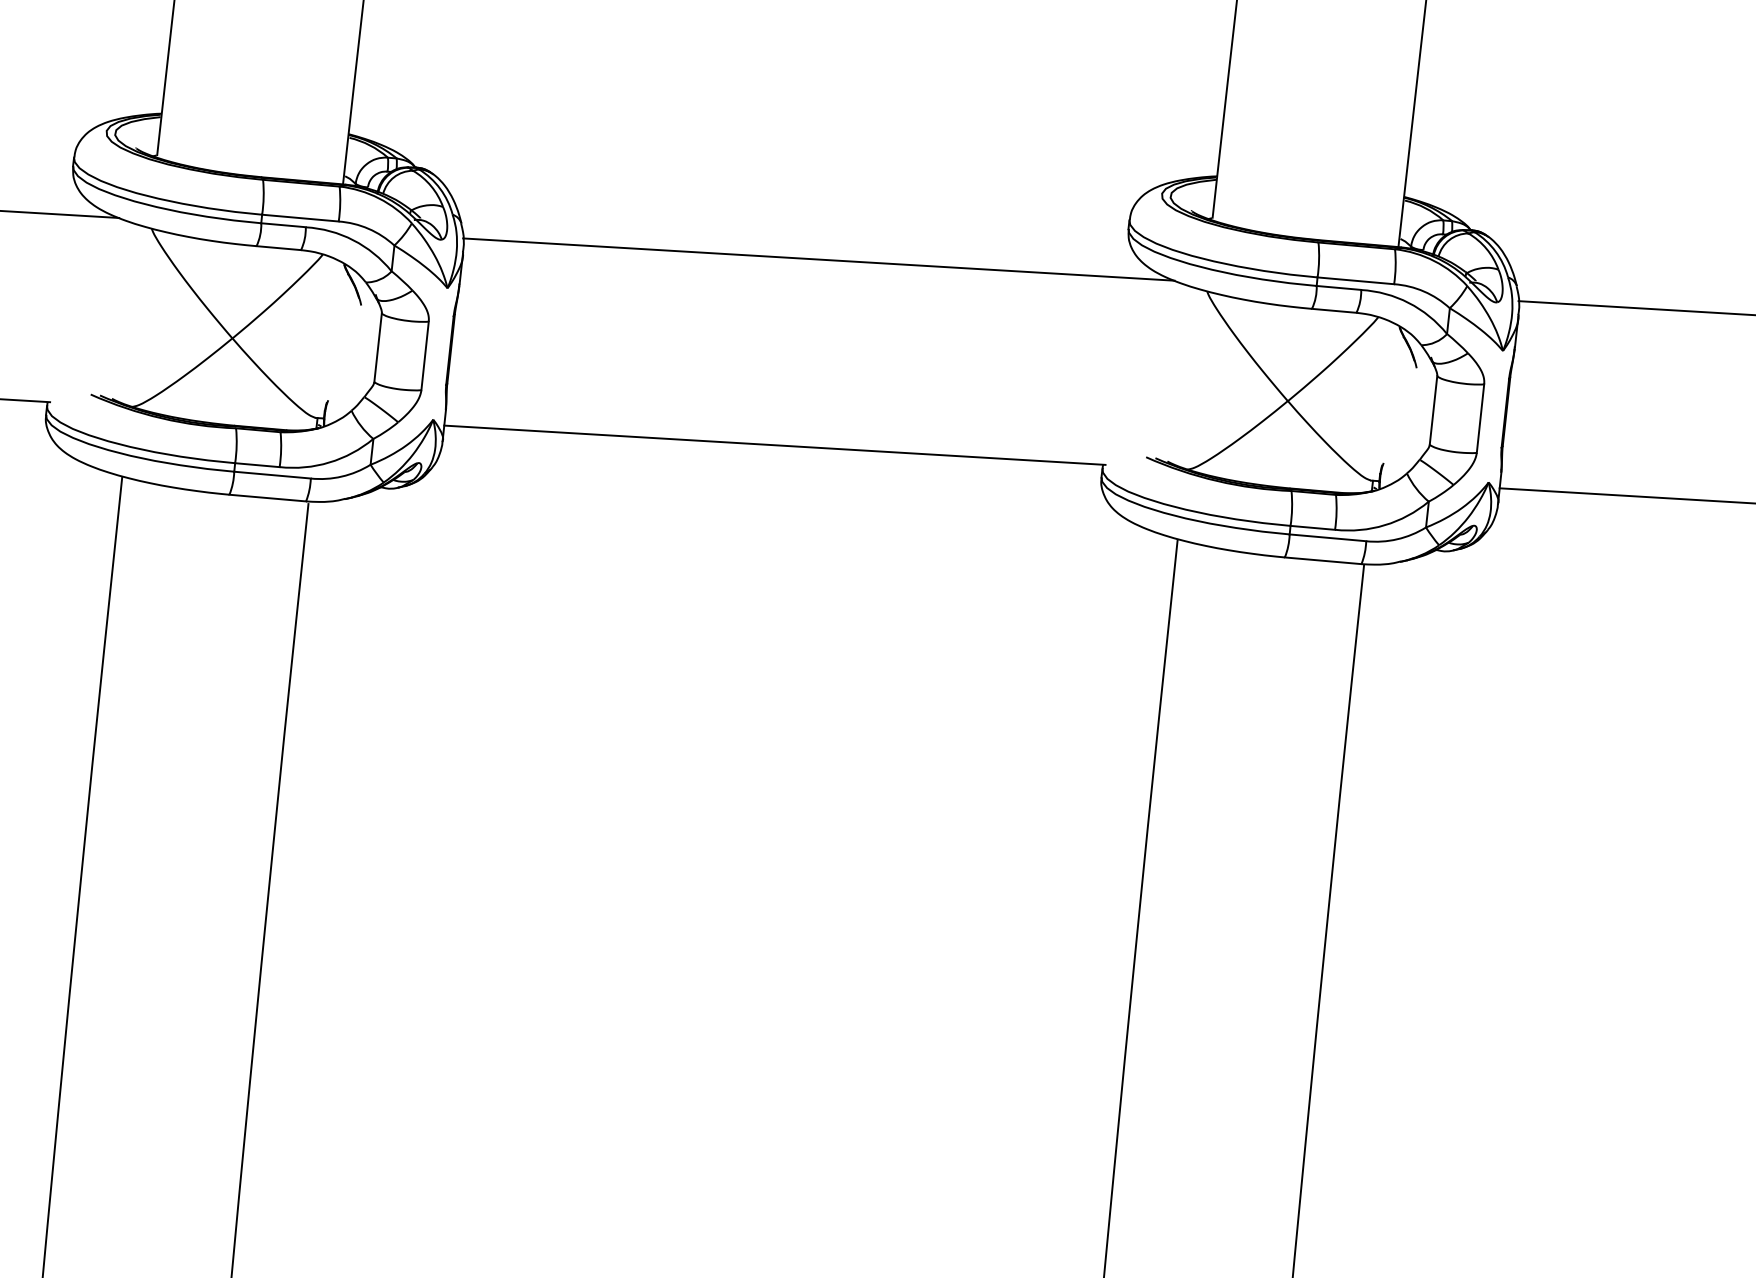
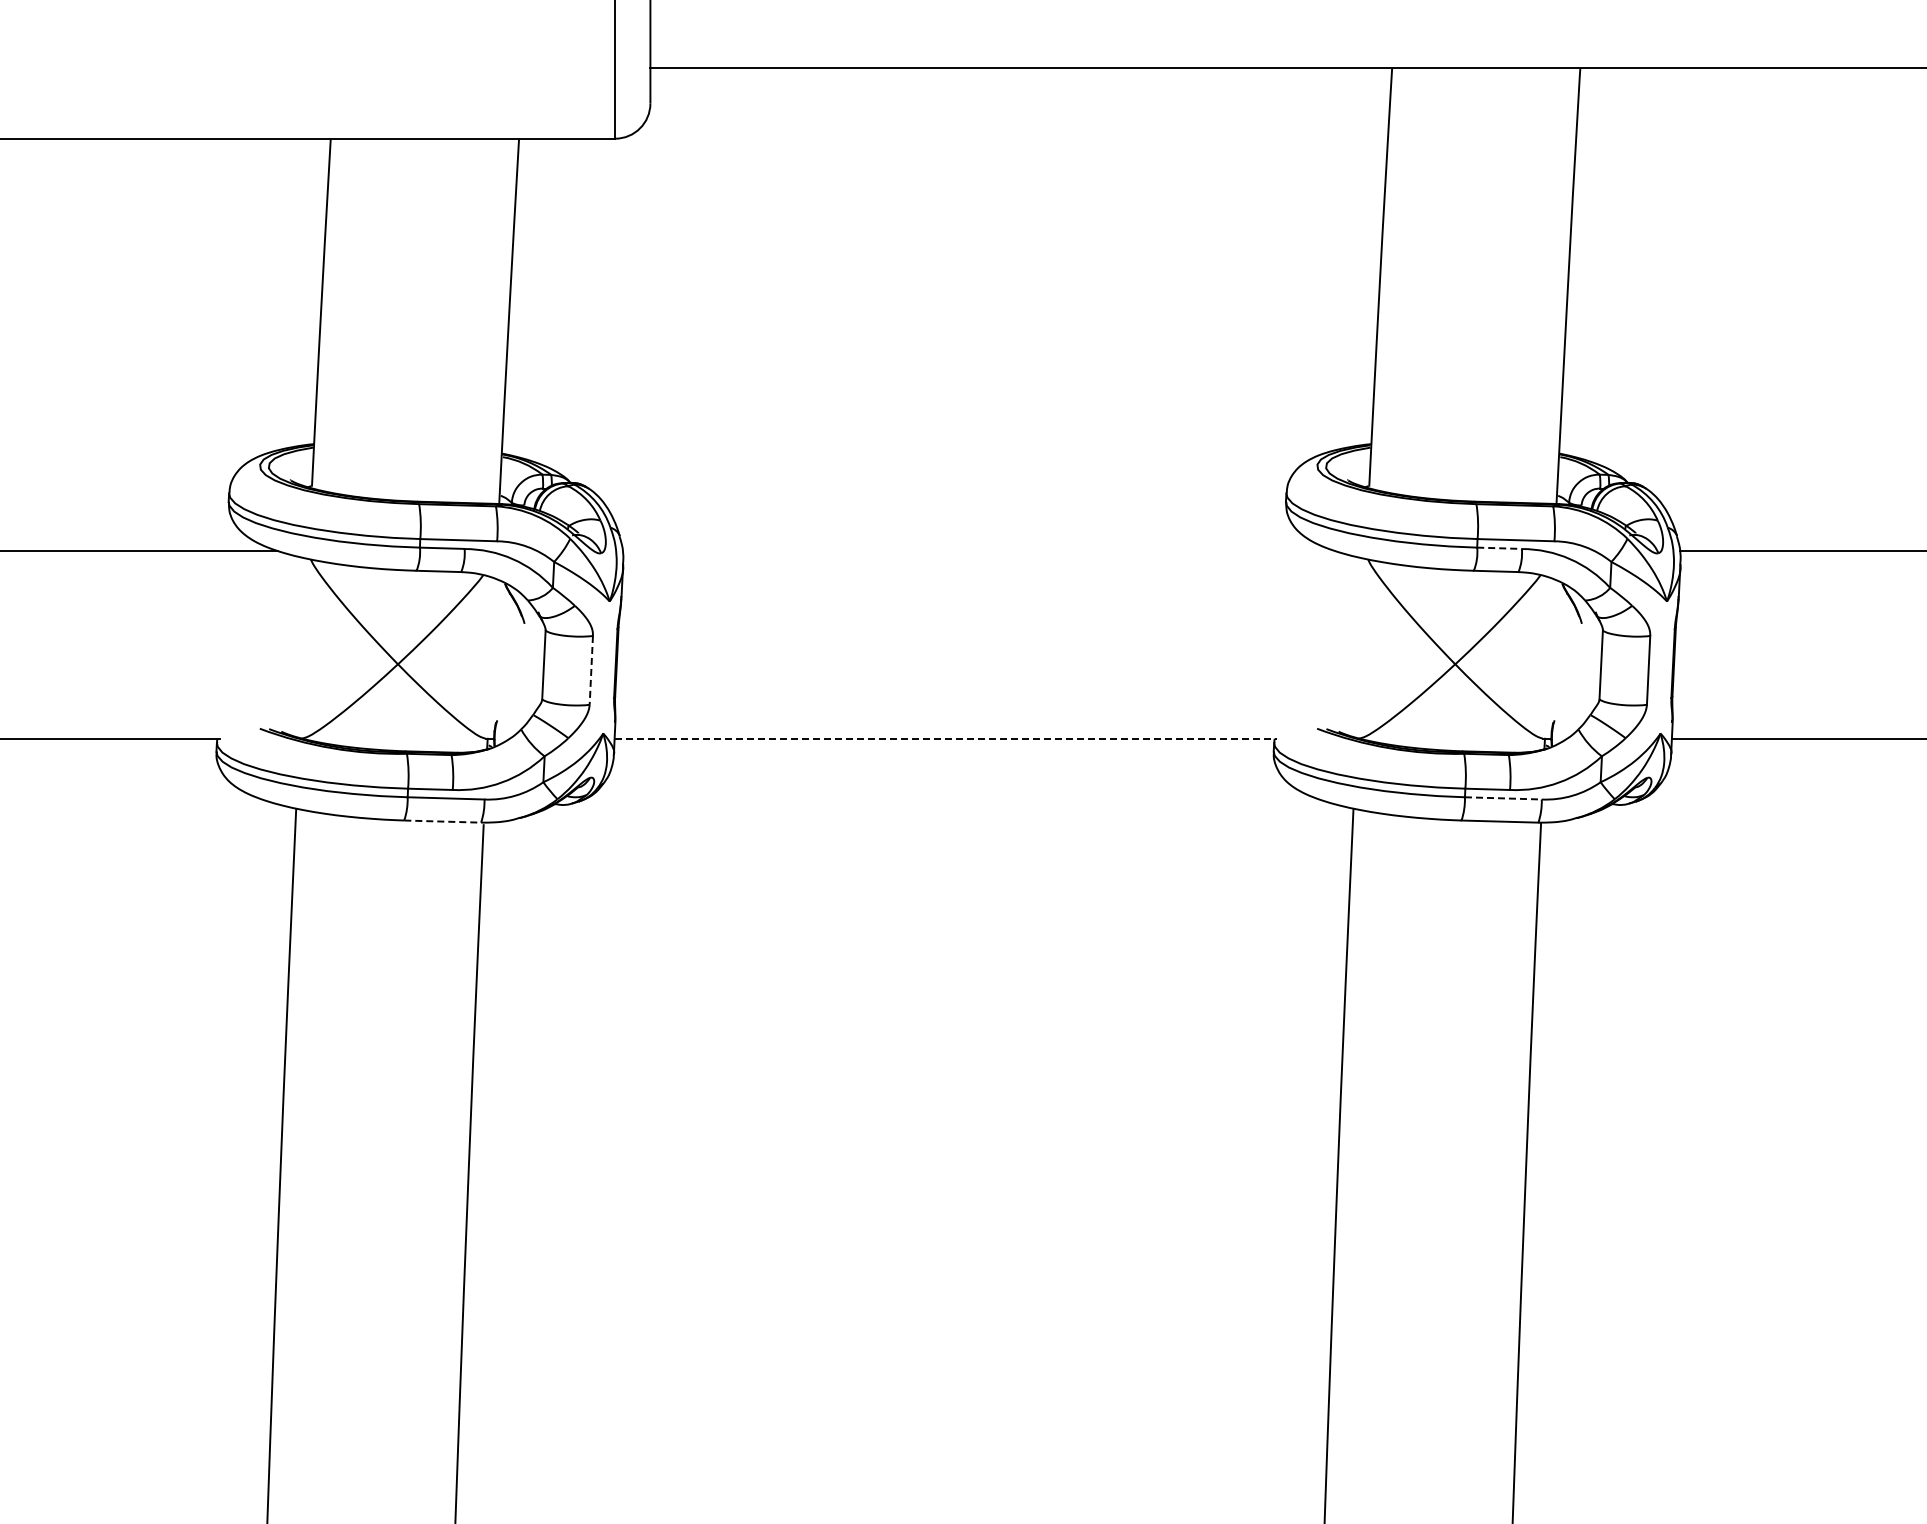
line: (818, 259) -> (978, 550), removed
line: (1339, 288) -> (1500, 548), solid -> dashed
line: (425, 356) -> (591, 670), solid -> dashed
line: (775, 445) -> (946, 738), solid -> dashed
line: (268, 498) -> (443, 821), solid -> dashed
line: (1328, 537) -> (1503, 798), solid -> dashed

